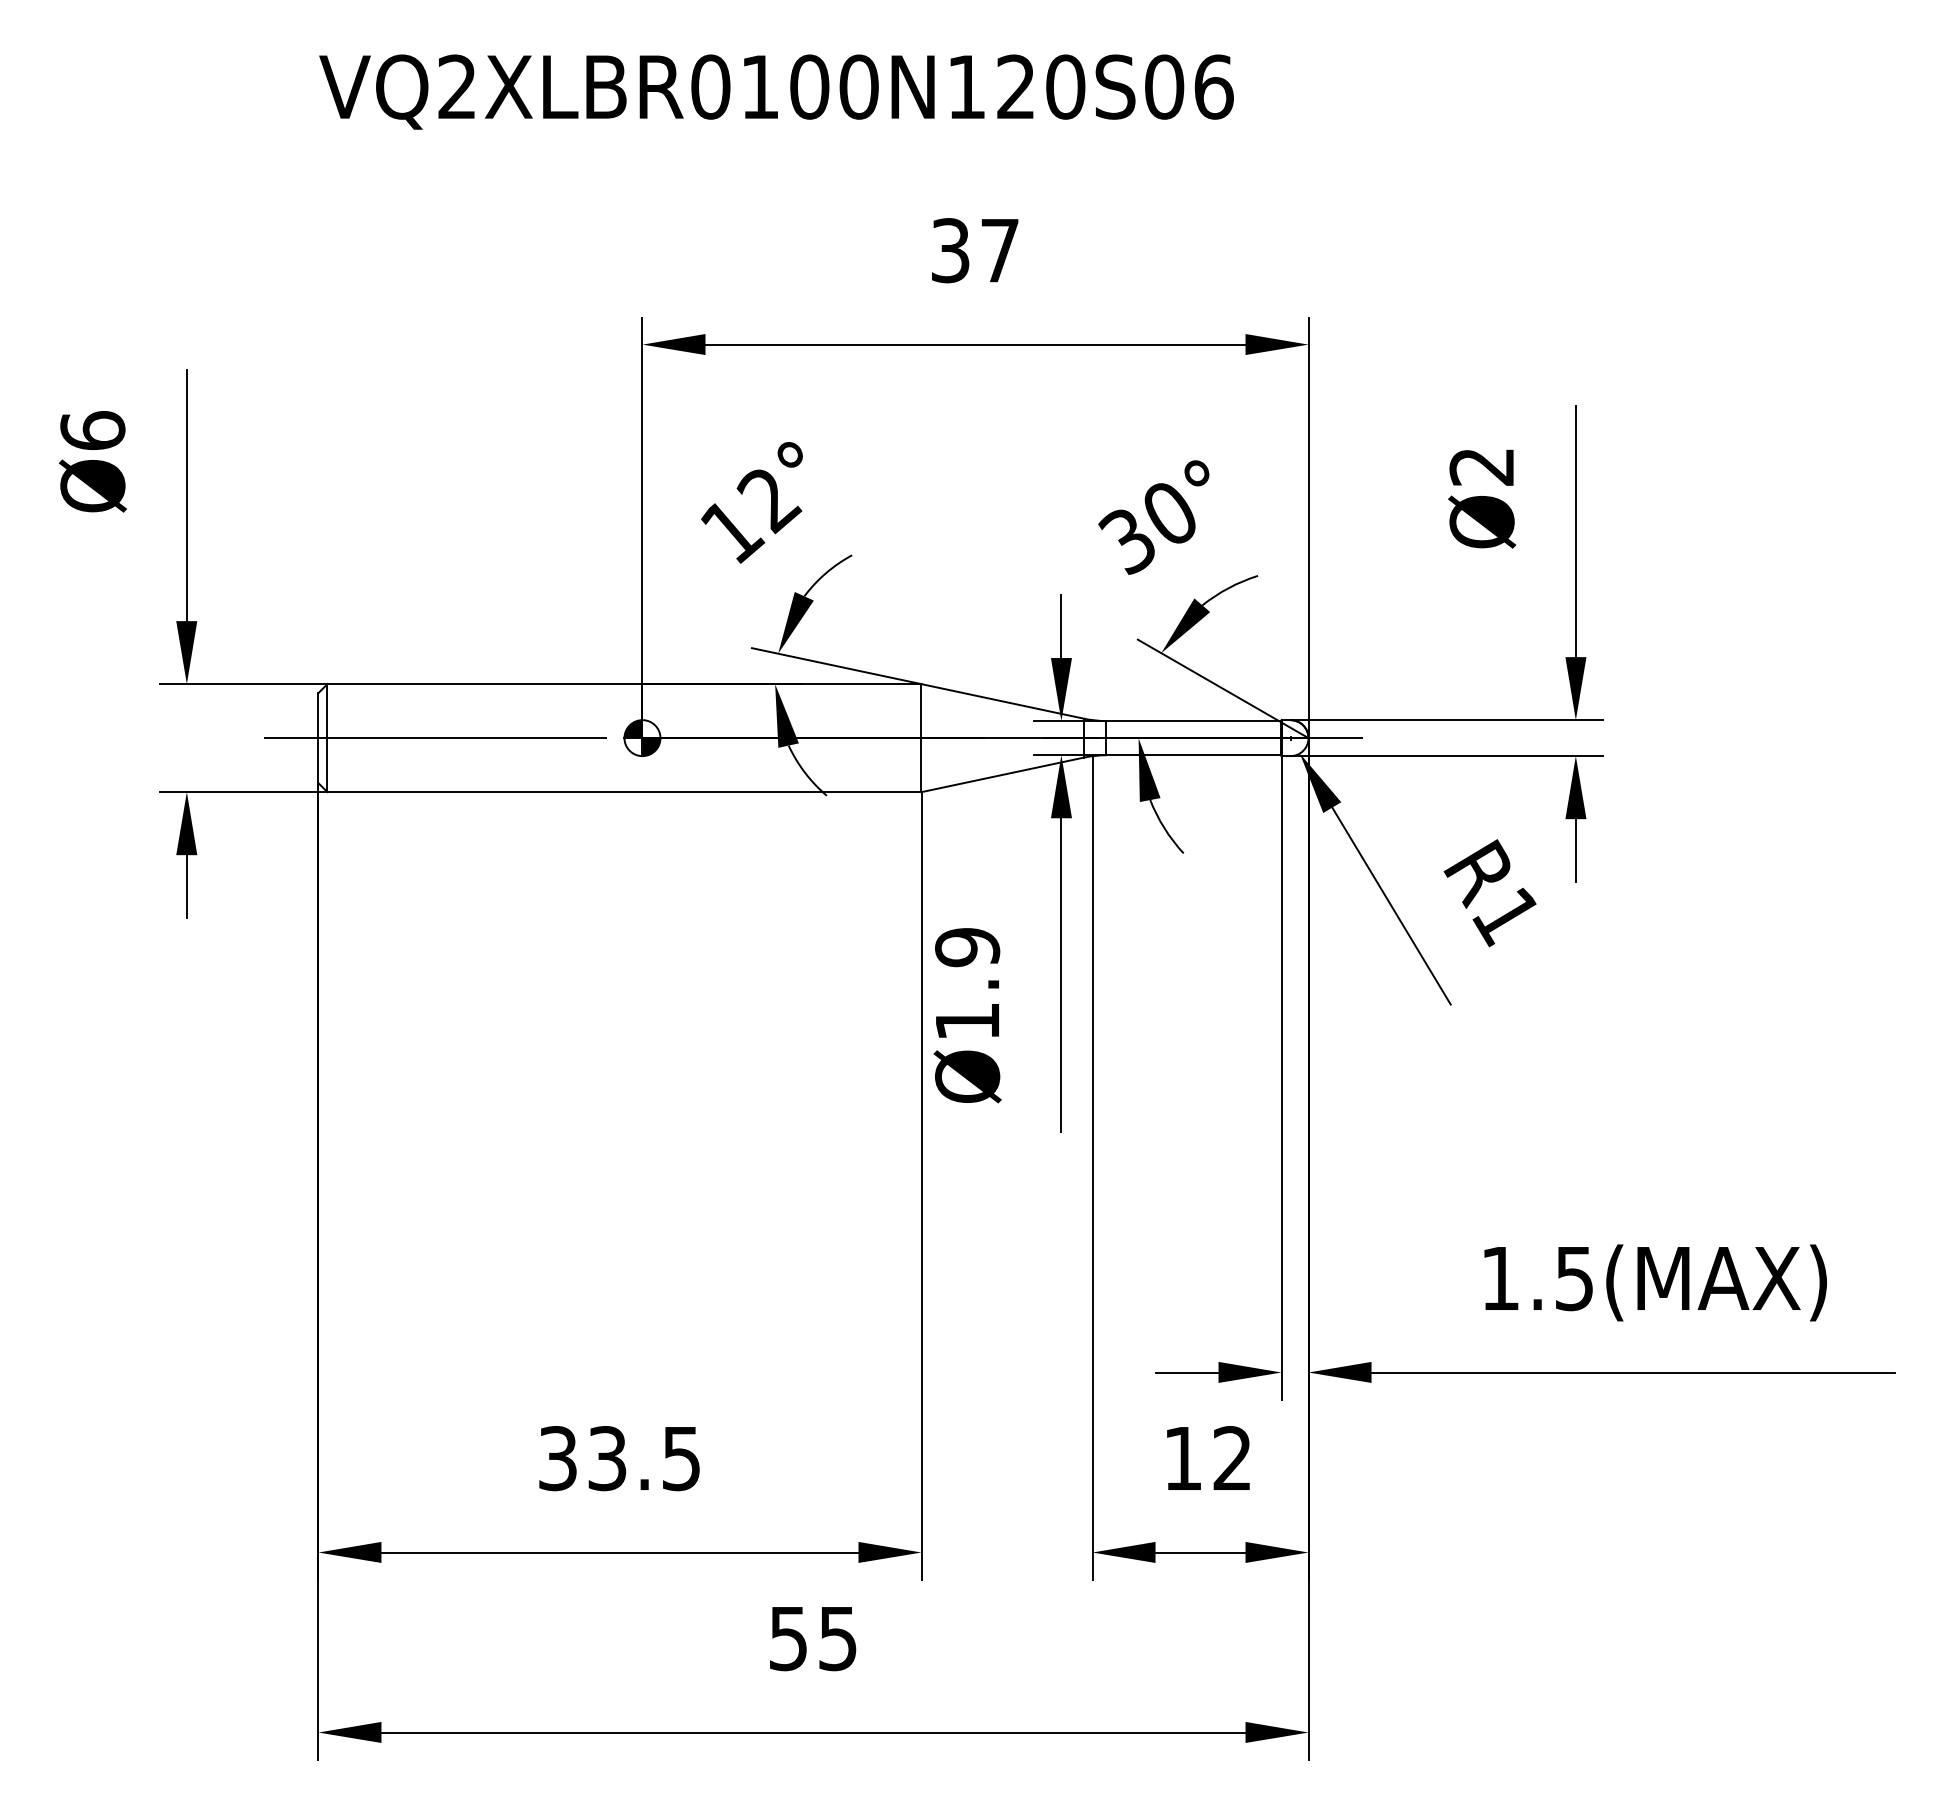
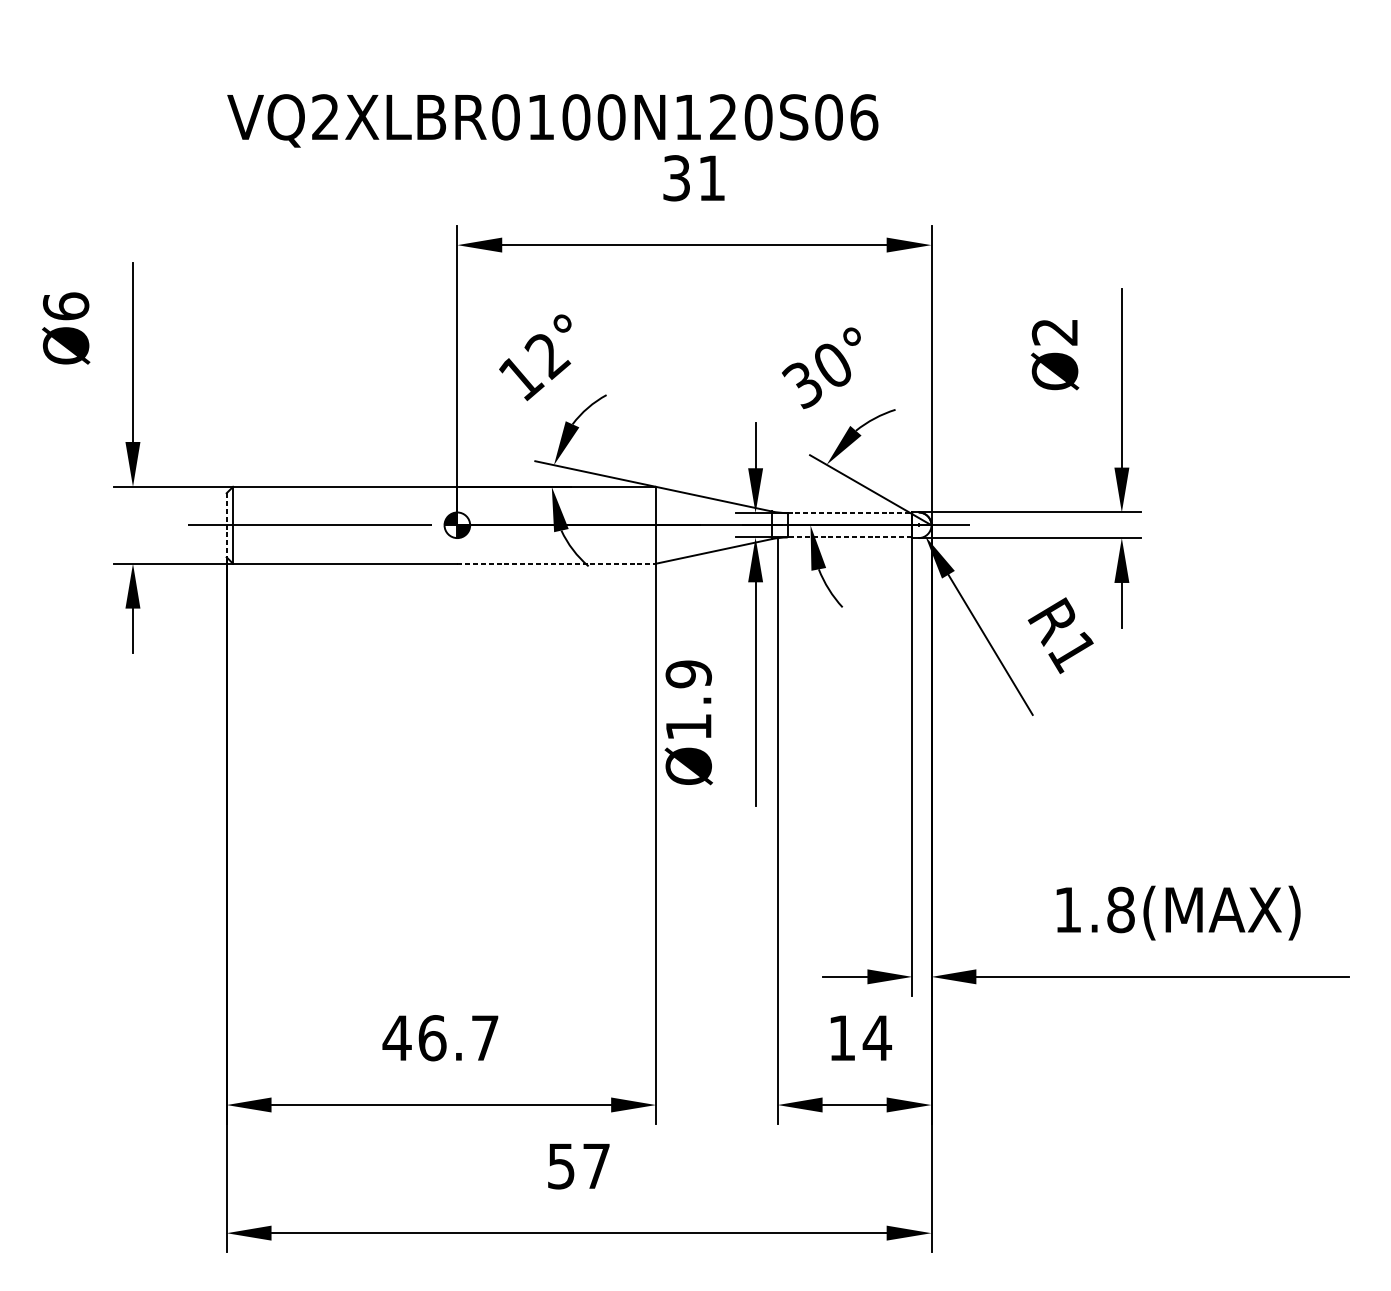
text: (776, 91) -> (552, 120), moved
text: (999, 250) -> (711, 178), 37 -> 31
line: (1194, 721) -> (850, 513), solid -> dashed
line: (318, 738) -> (226, 525), solid -> dashed
line: (1193, 755) -> (849, 537), solid -> dashed
line: (782, 792) -> (557, 563), solid -> dashed
text: (1574, 1278) -> (1120, 909), 1.5(MAX) -> 1.8(MAX)
text: (1232, 1457) -> (877, 1037), 12 -> 14
text: (618, 1458) -> (440, 1038), 33.5 -> 46.7
text: (837, 1639) -> (596, 1166), 55 -> 57

